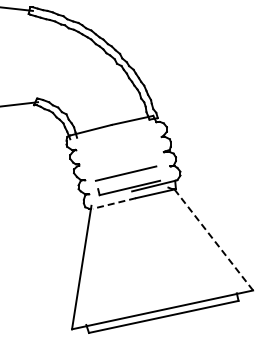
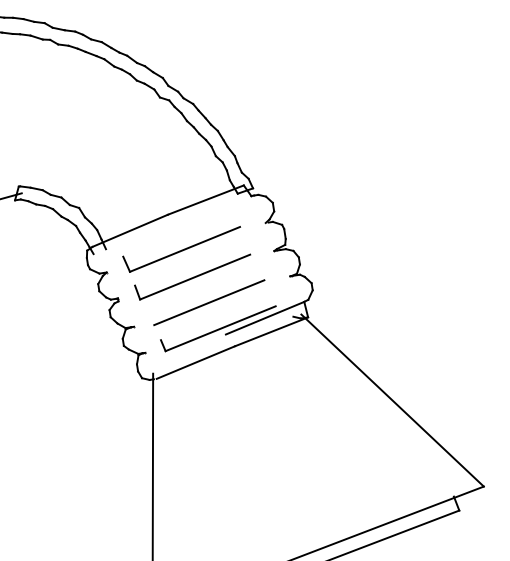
part: (117, 151) -> (186, 263), added
line: (113, 203) -> (194, 362), dashed -> solid
line: (212, 238) -> (391, 400), dashed -> solid

